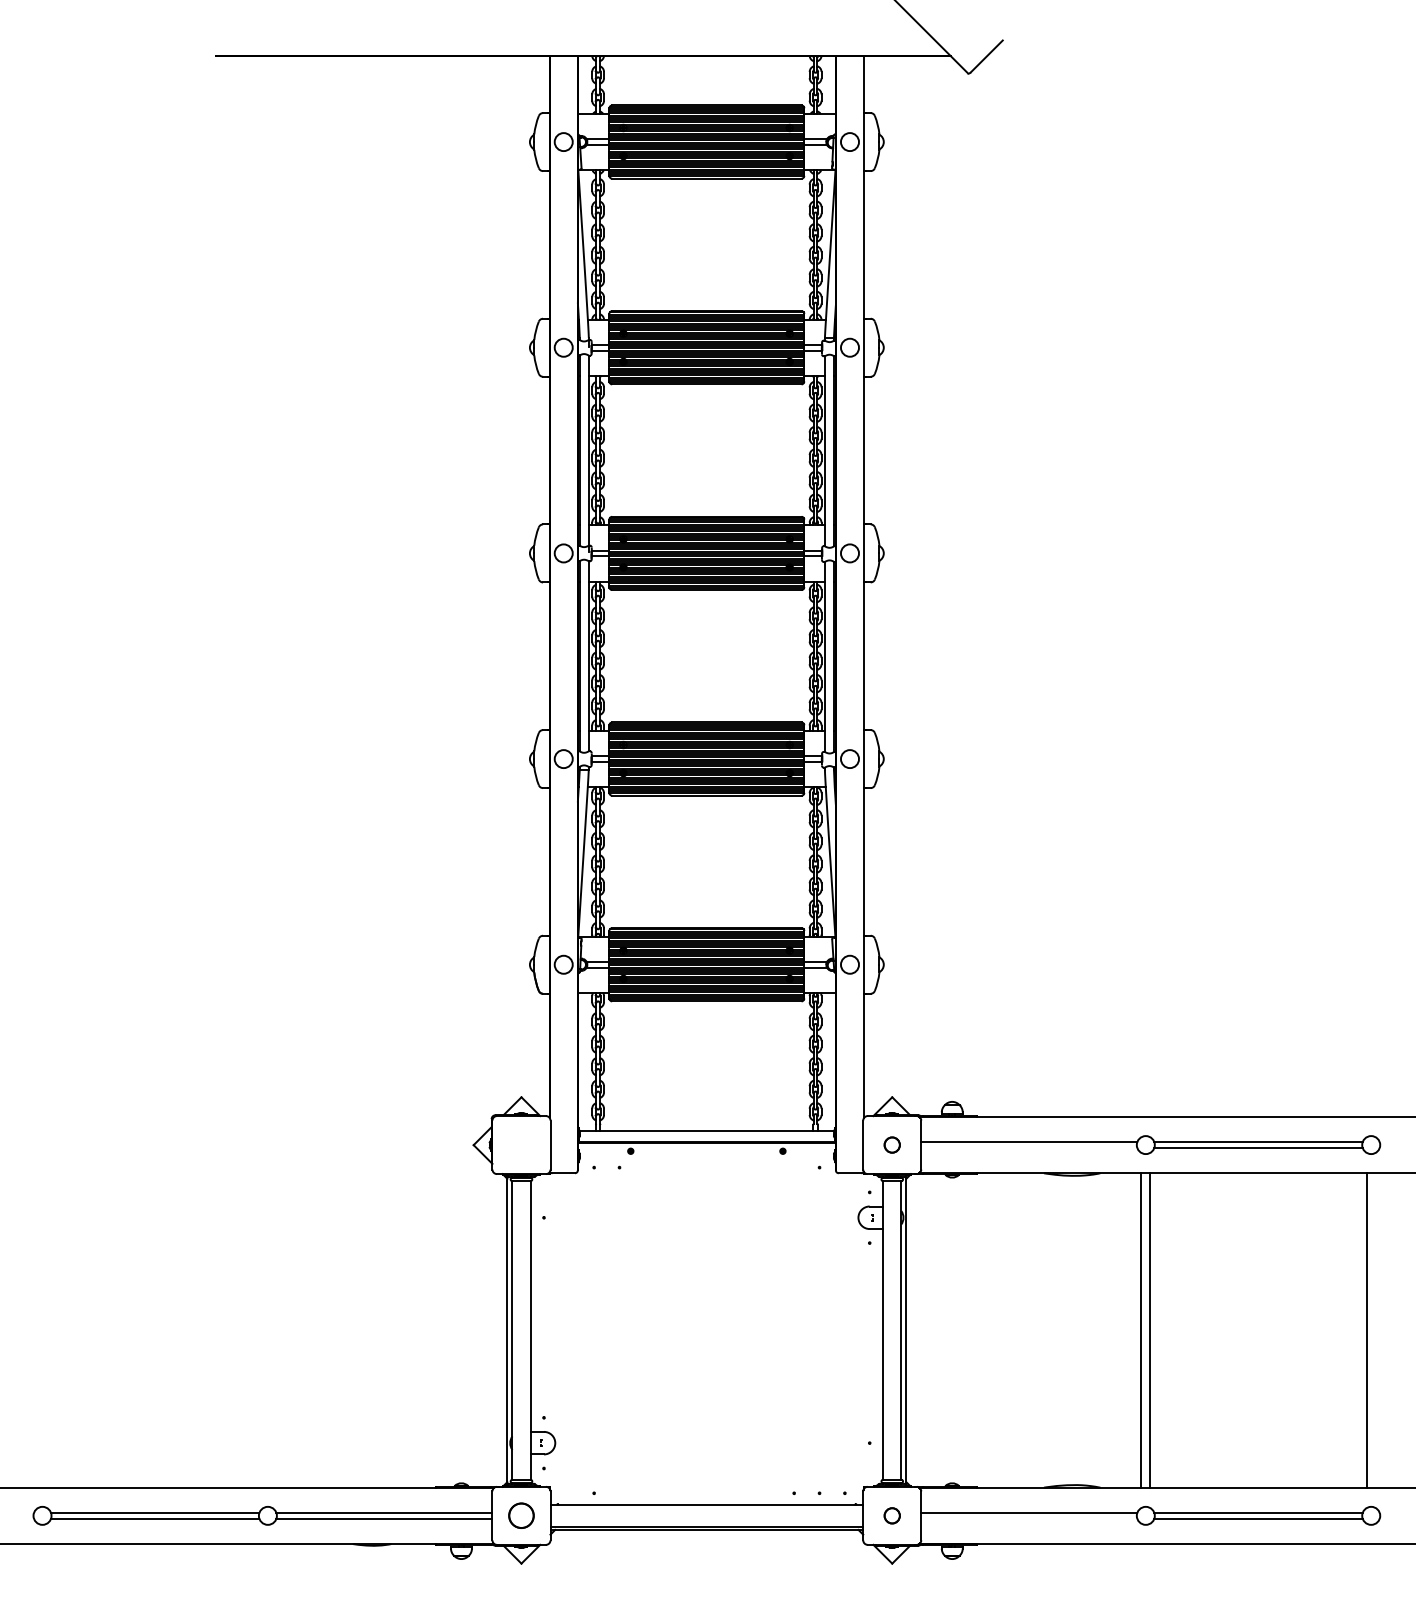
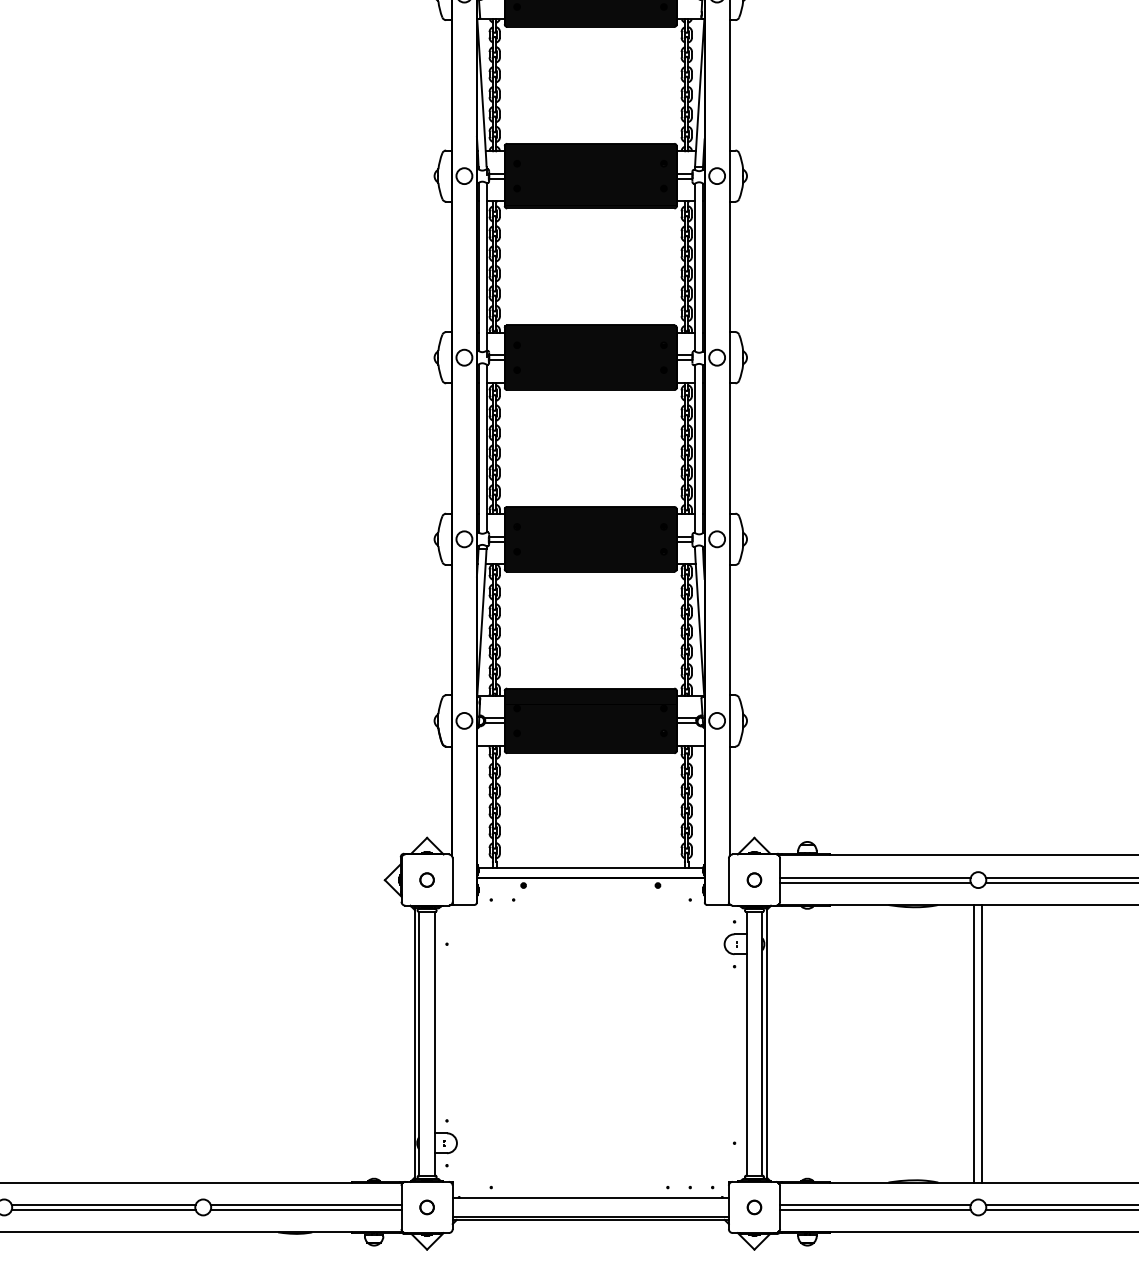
part: (521, 1144) -> (427, 879), added
line: (1029, 1147) -> (875, 882), added
part: (521, 1515) -> (427, 1207), size x0.62
line: (1029, 1518) -> (875, 1209), added

